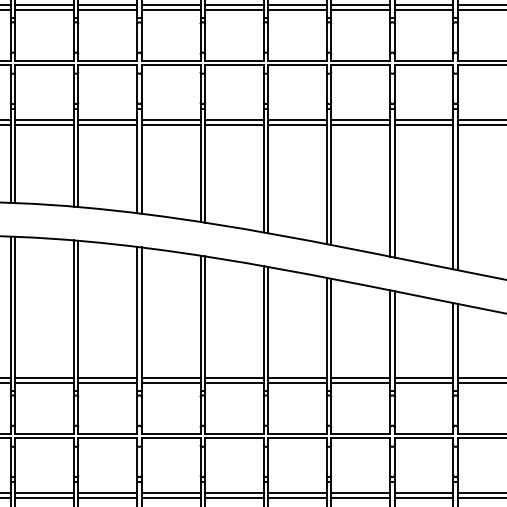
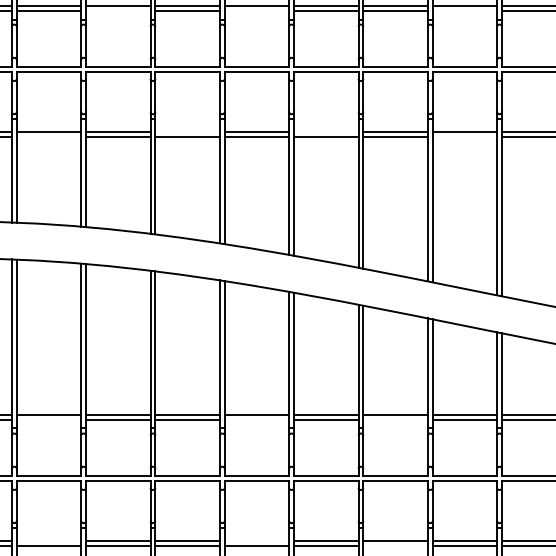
line: (107, 9) -> (117, 10), removed
line: (233, 9) -> (256, 10), removed
line: (423, 9) -> (464, 10), removed
line: (170, 120) -> (187, 132), removed
line: (297, 120) -> (326, 132), removed
line: (44, 124) -> (48, 136), removed
line: (423, 124) -> (464, 136), removed
line: (44, 382) -> (48, 419), removed
line: (233, 382) -> (256, 419), removed
line: (360, 382) -> (395, 419), removed
line: (44, 493) -> (48, 541), removed
line: (233, 493) -> (256, 541), removed
line: (360, 497) -> (395, 545), removed

